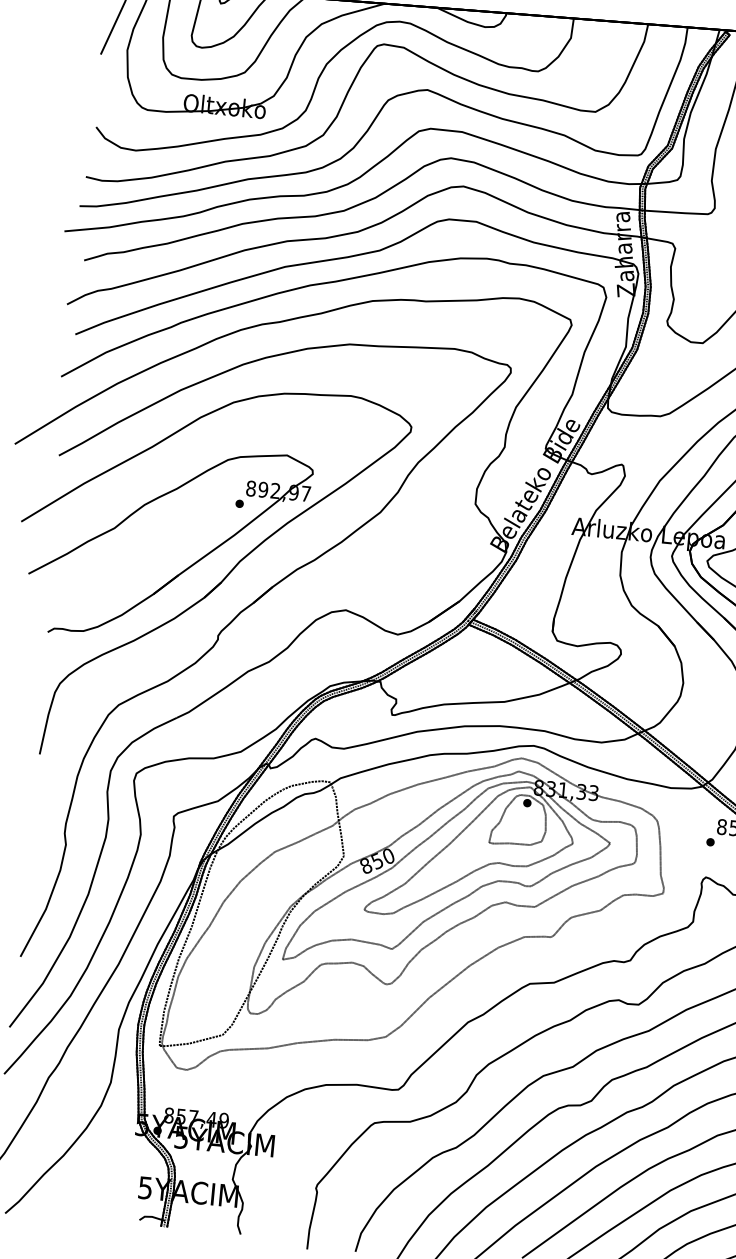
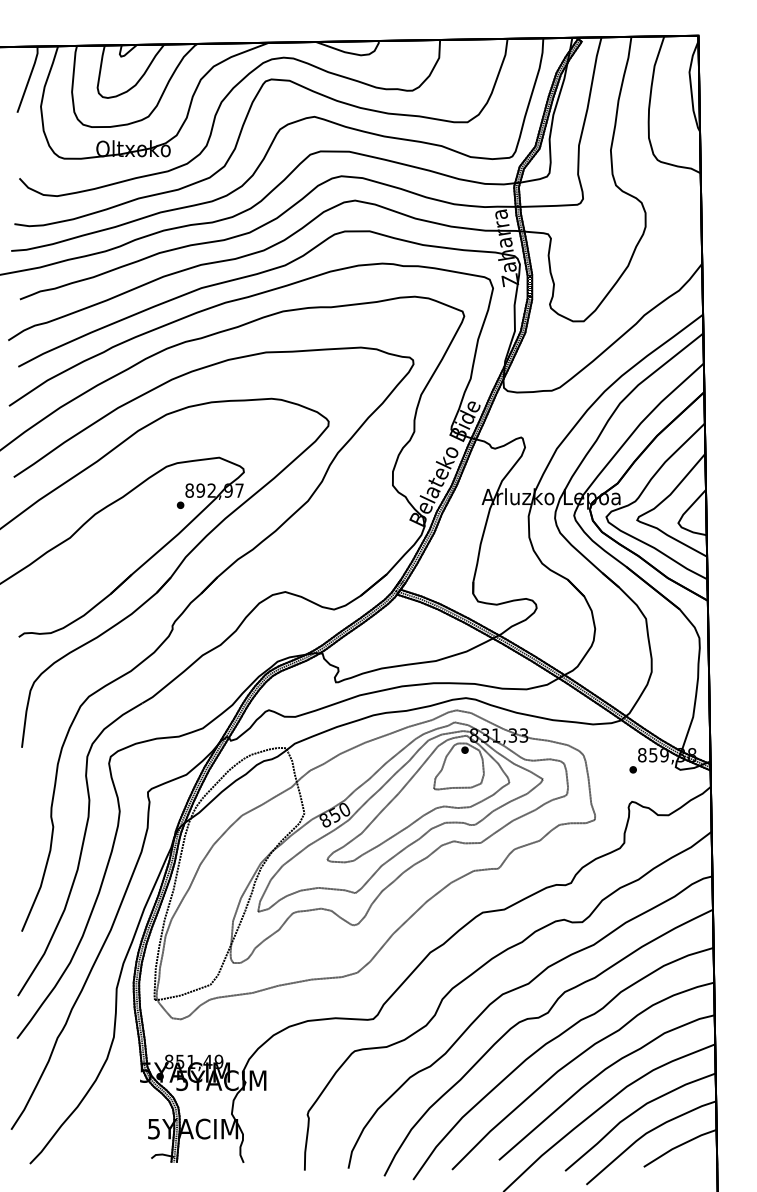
text: (193, 1117) -> (191, 1061), 857,49 -> 851,49

